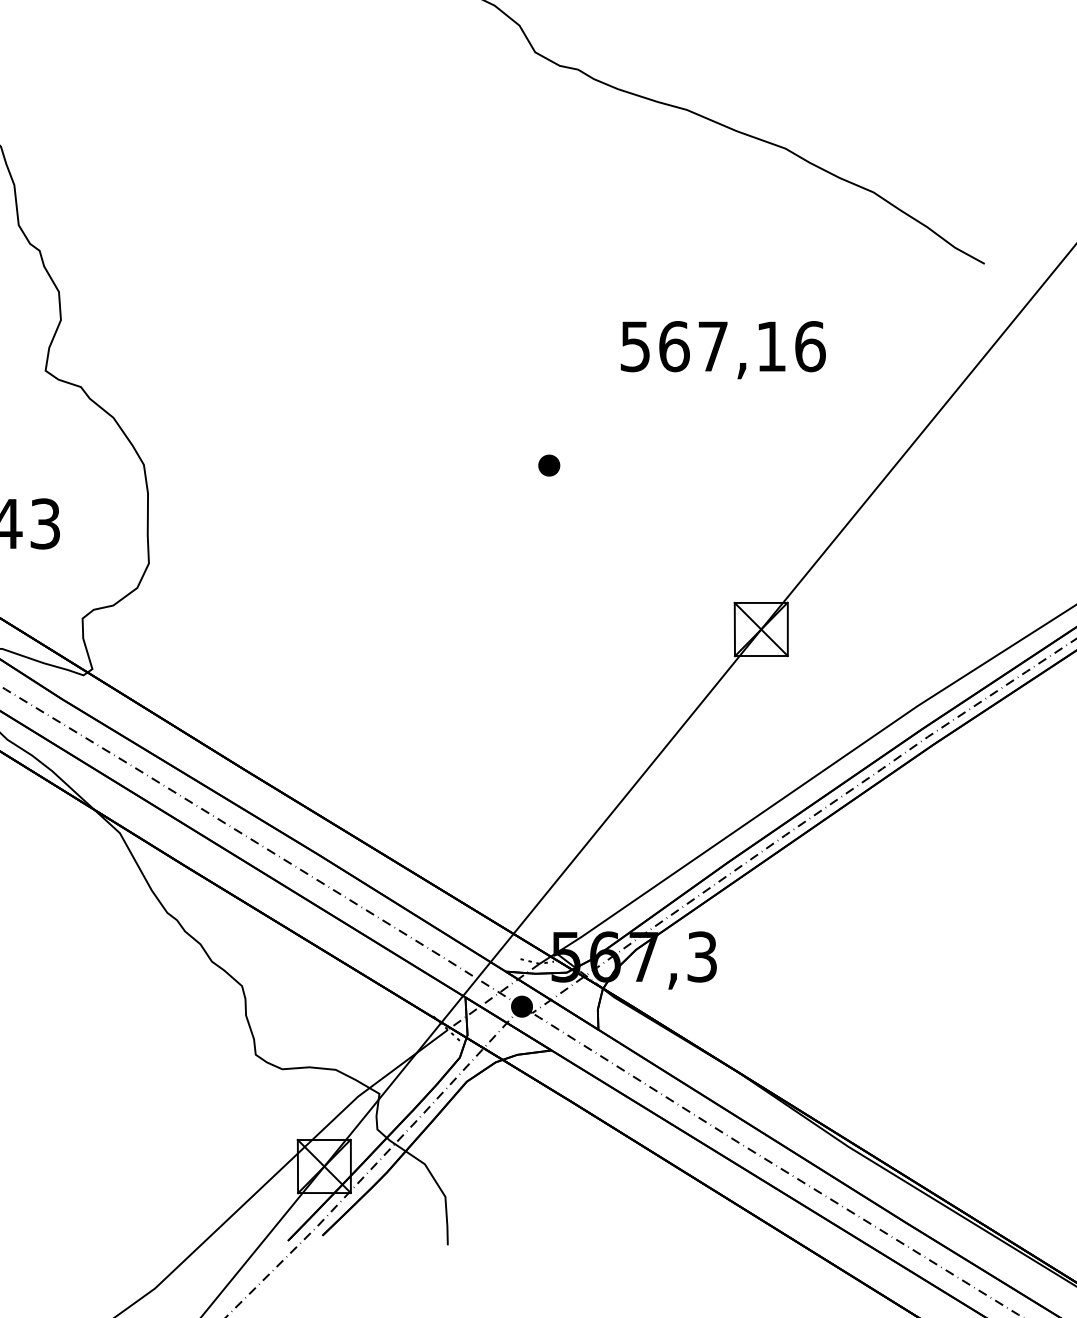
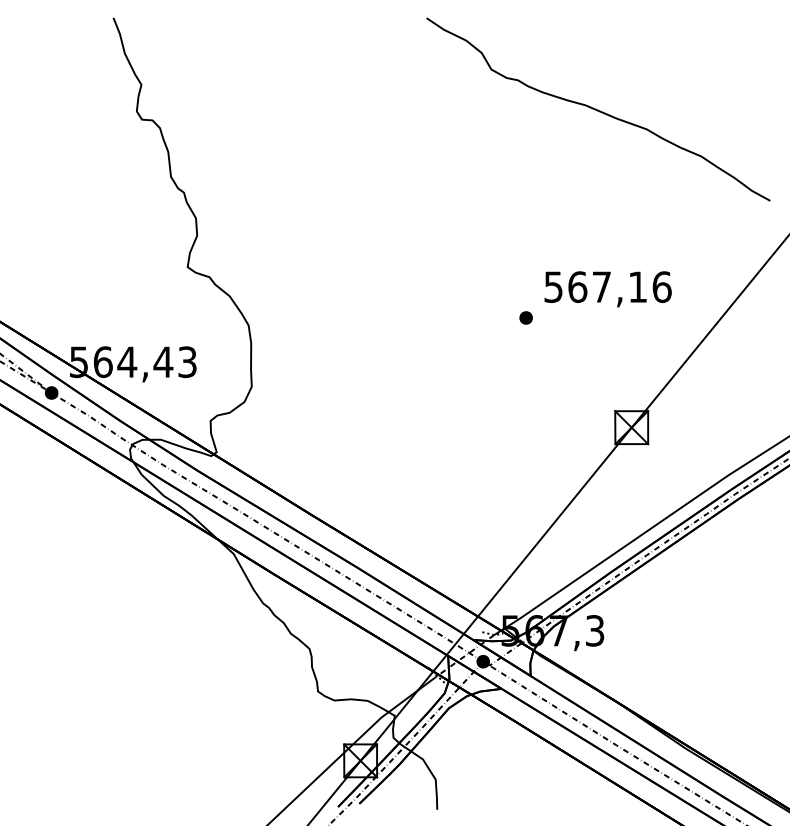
text: (722, 350) -> (607, 289), moved
part: (548, 464) -> (525, 317), moved

